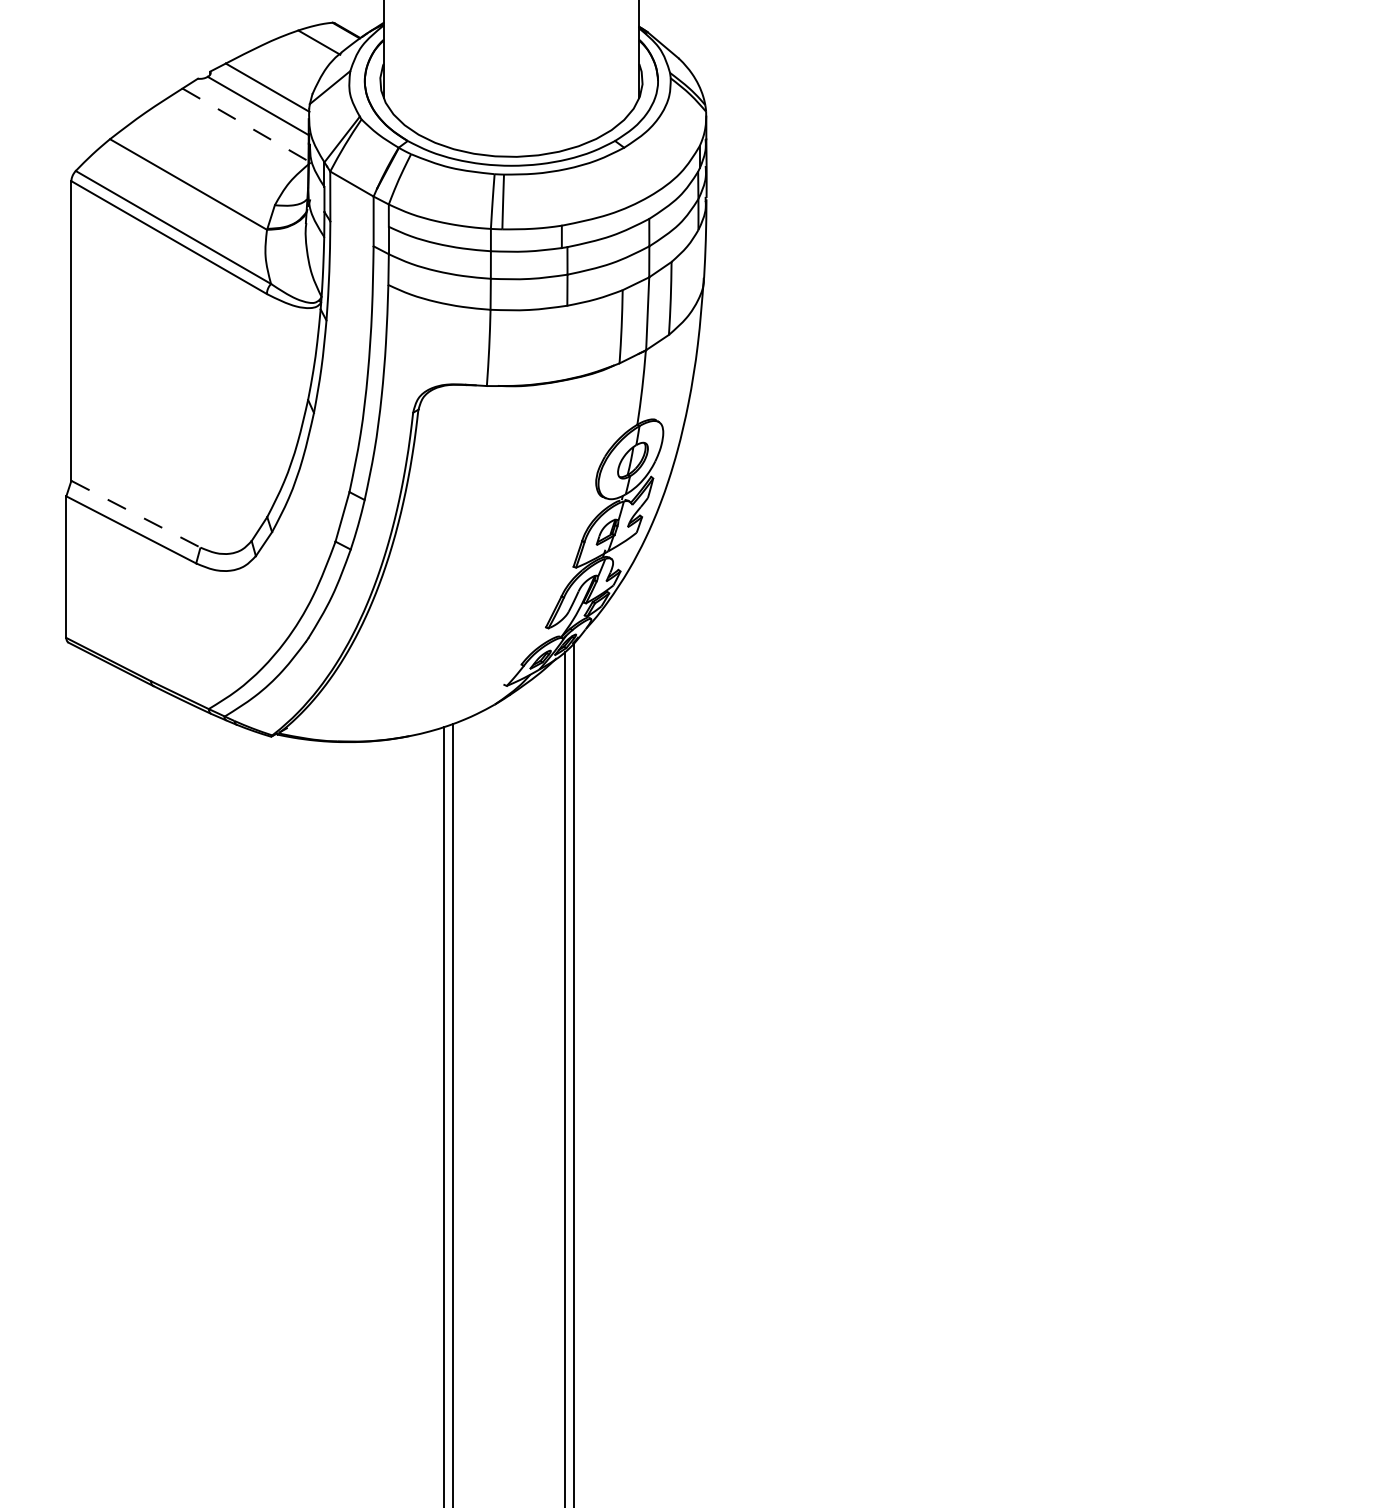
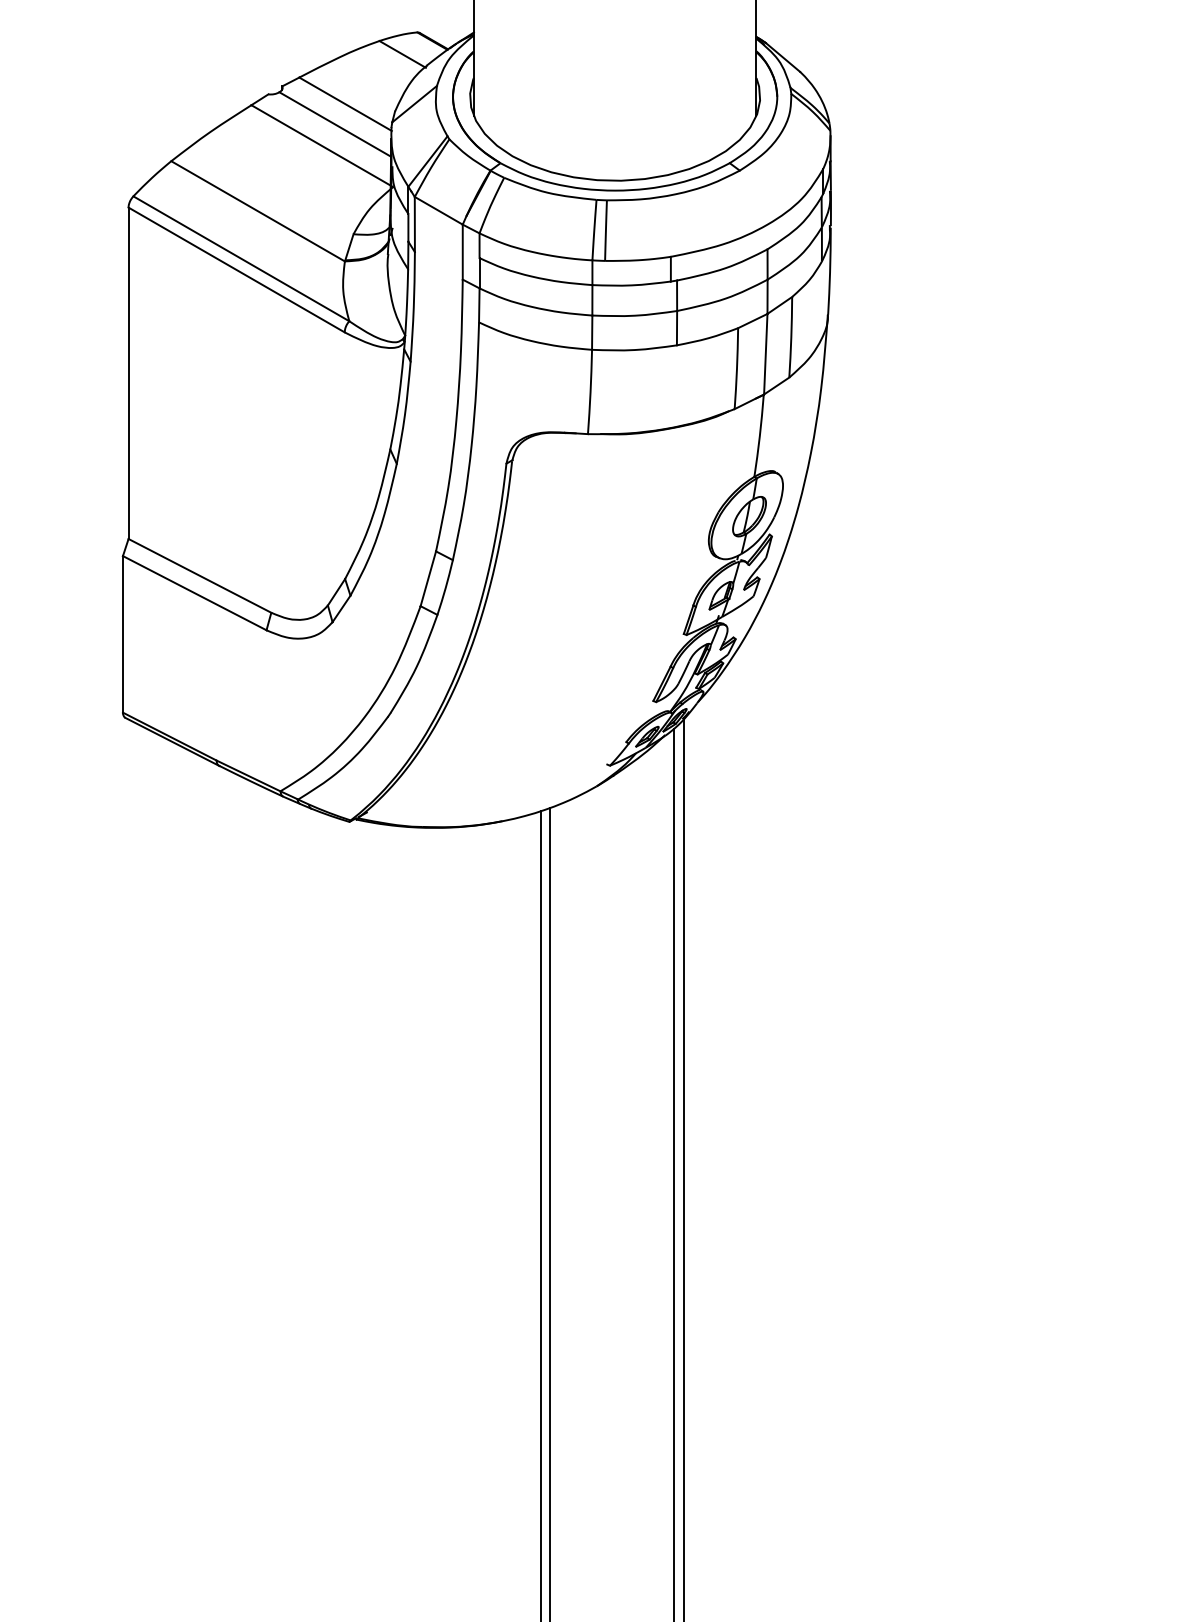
line: (247, 125) -> (323, 146), dashed -> solid
line: (135, 514) -> (199, 576), dashed -> solid

